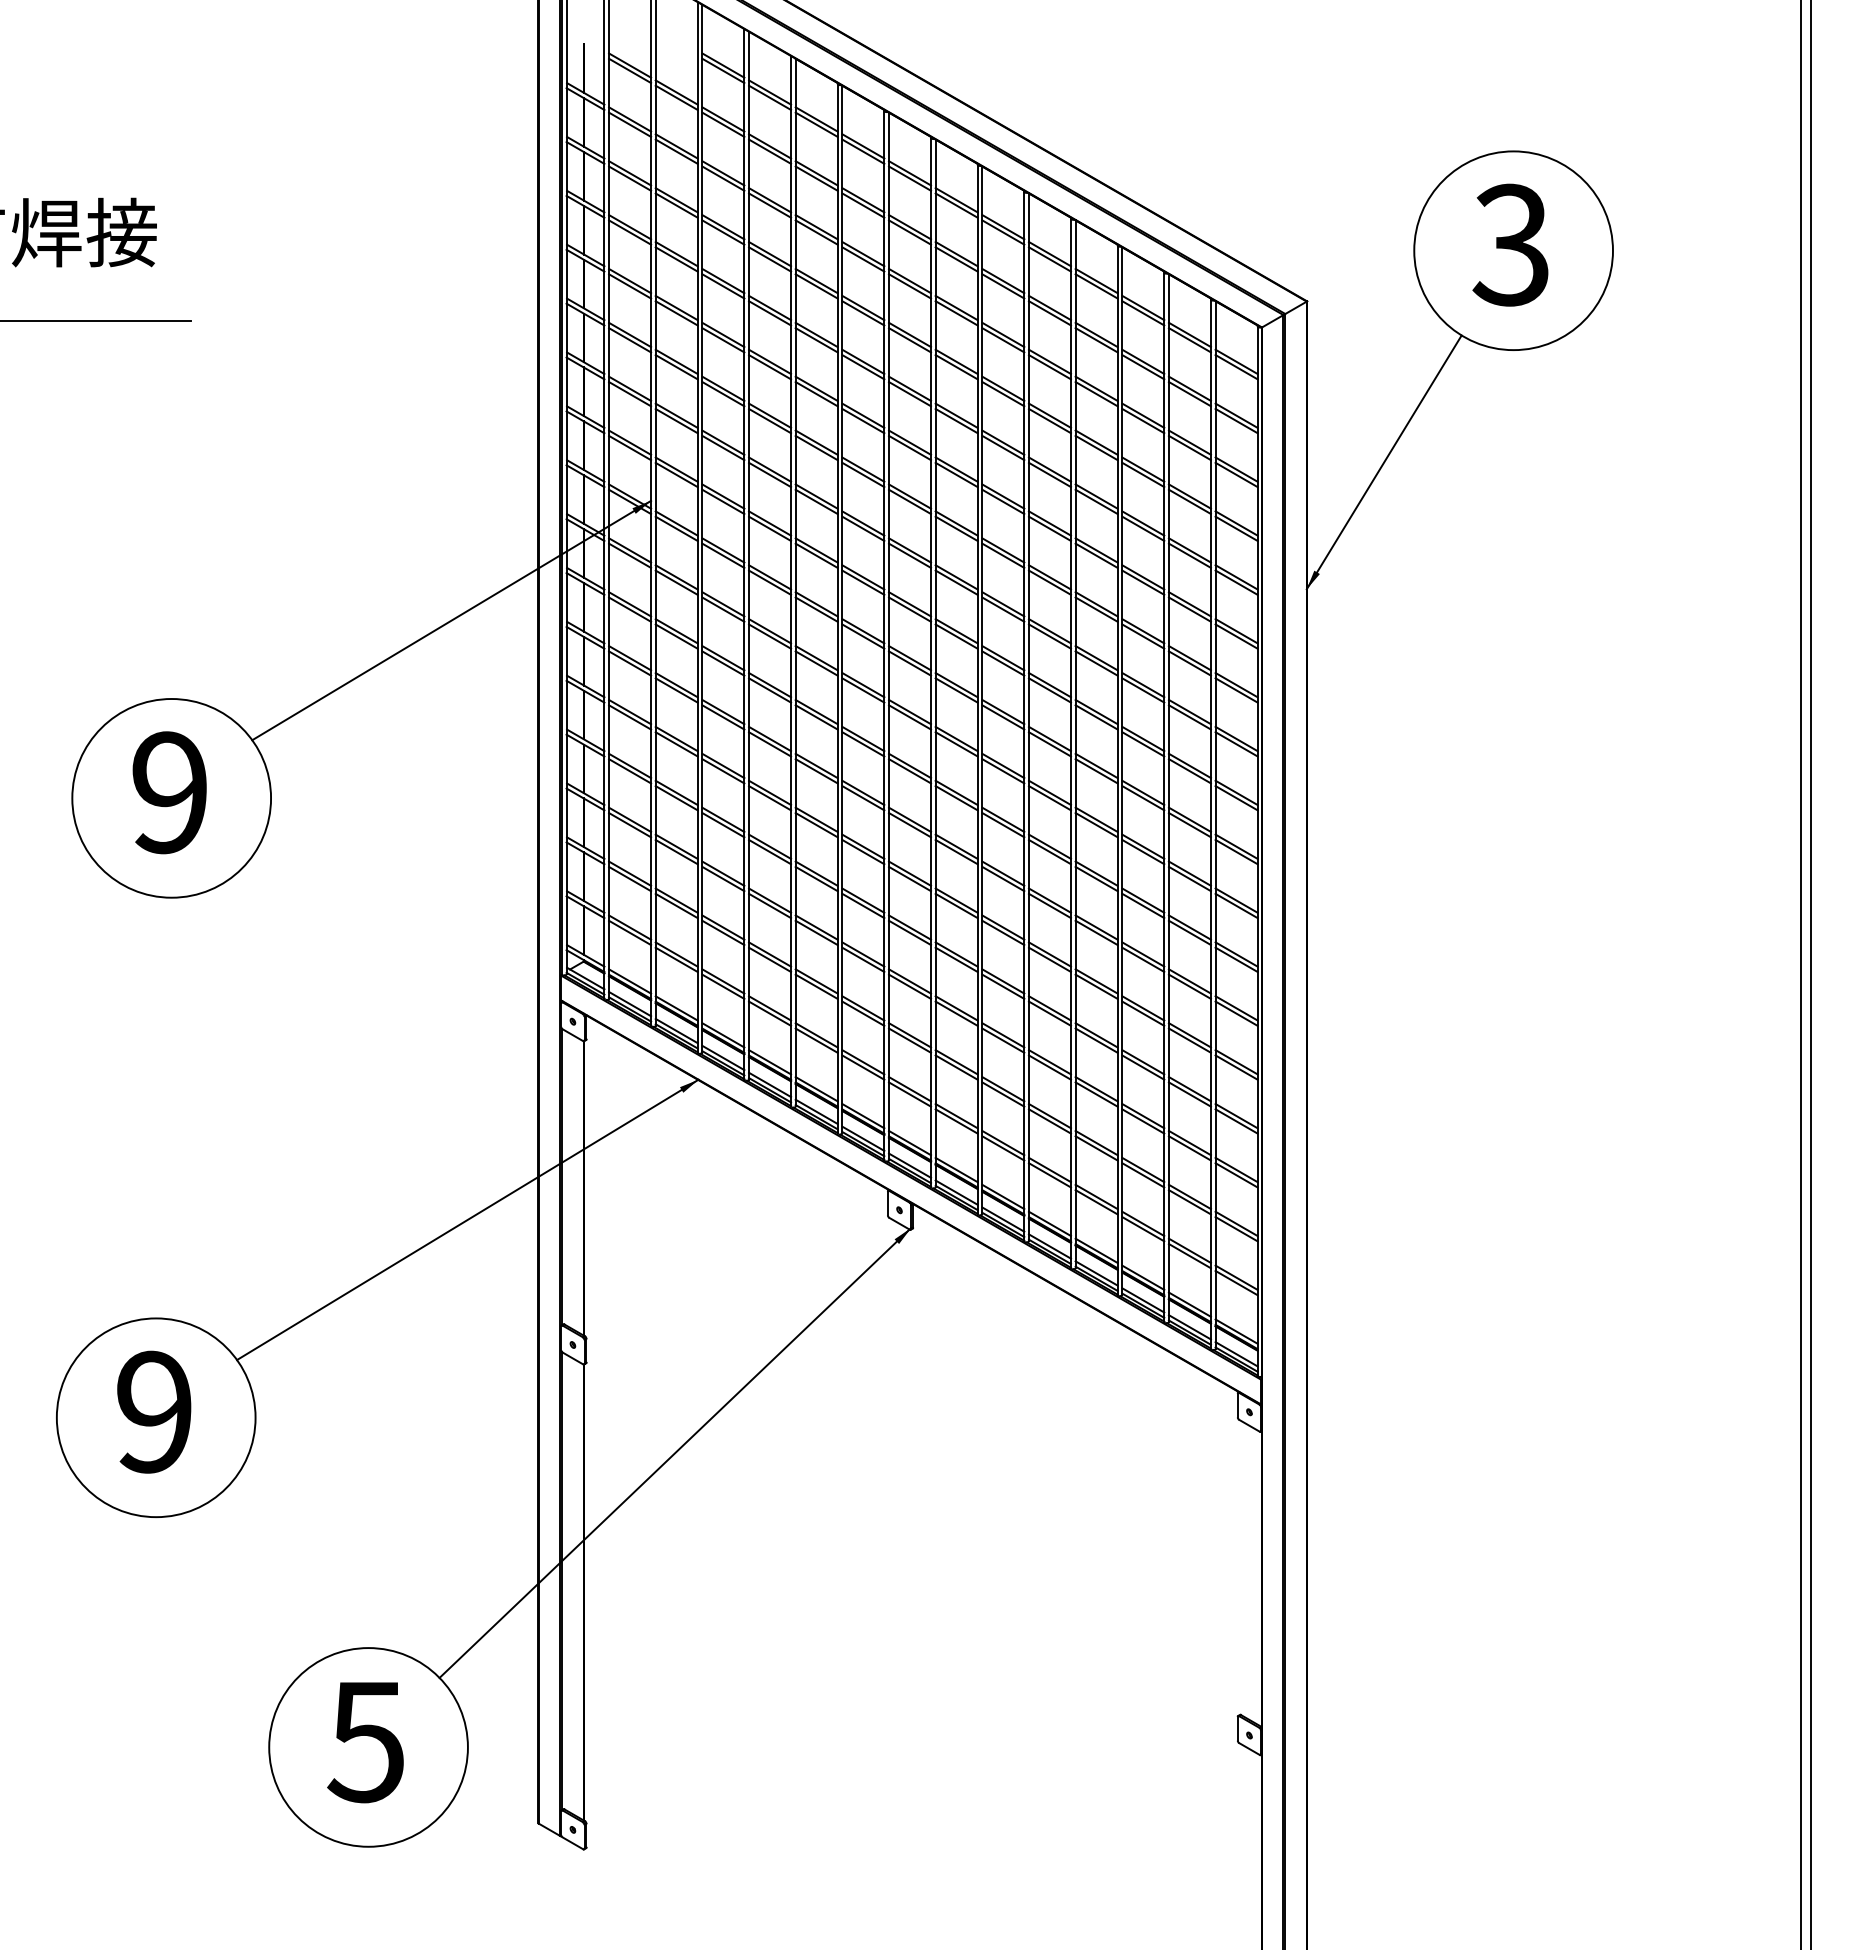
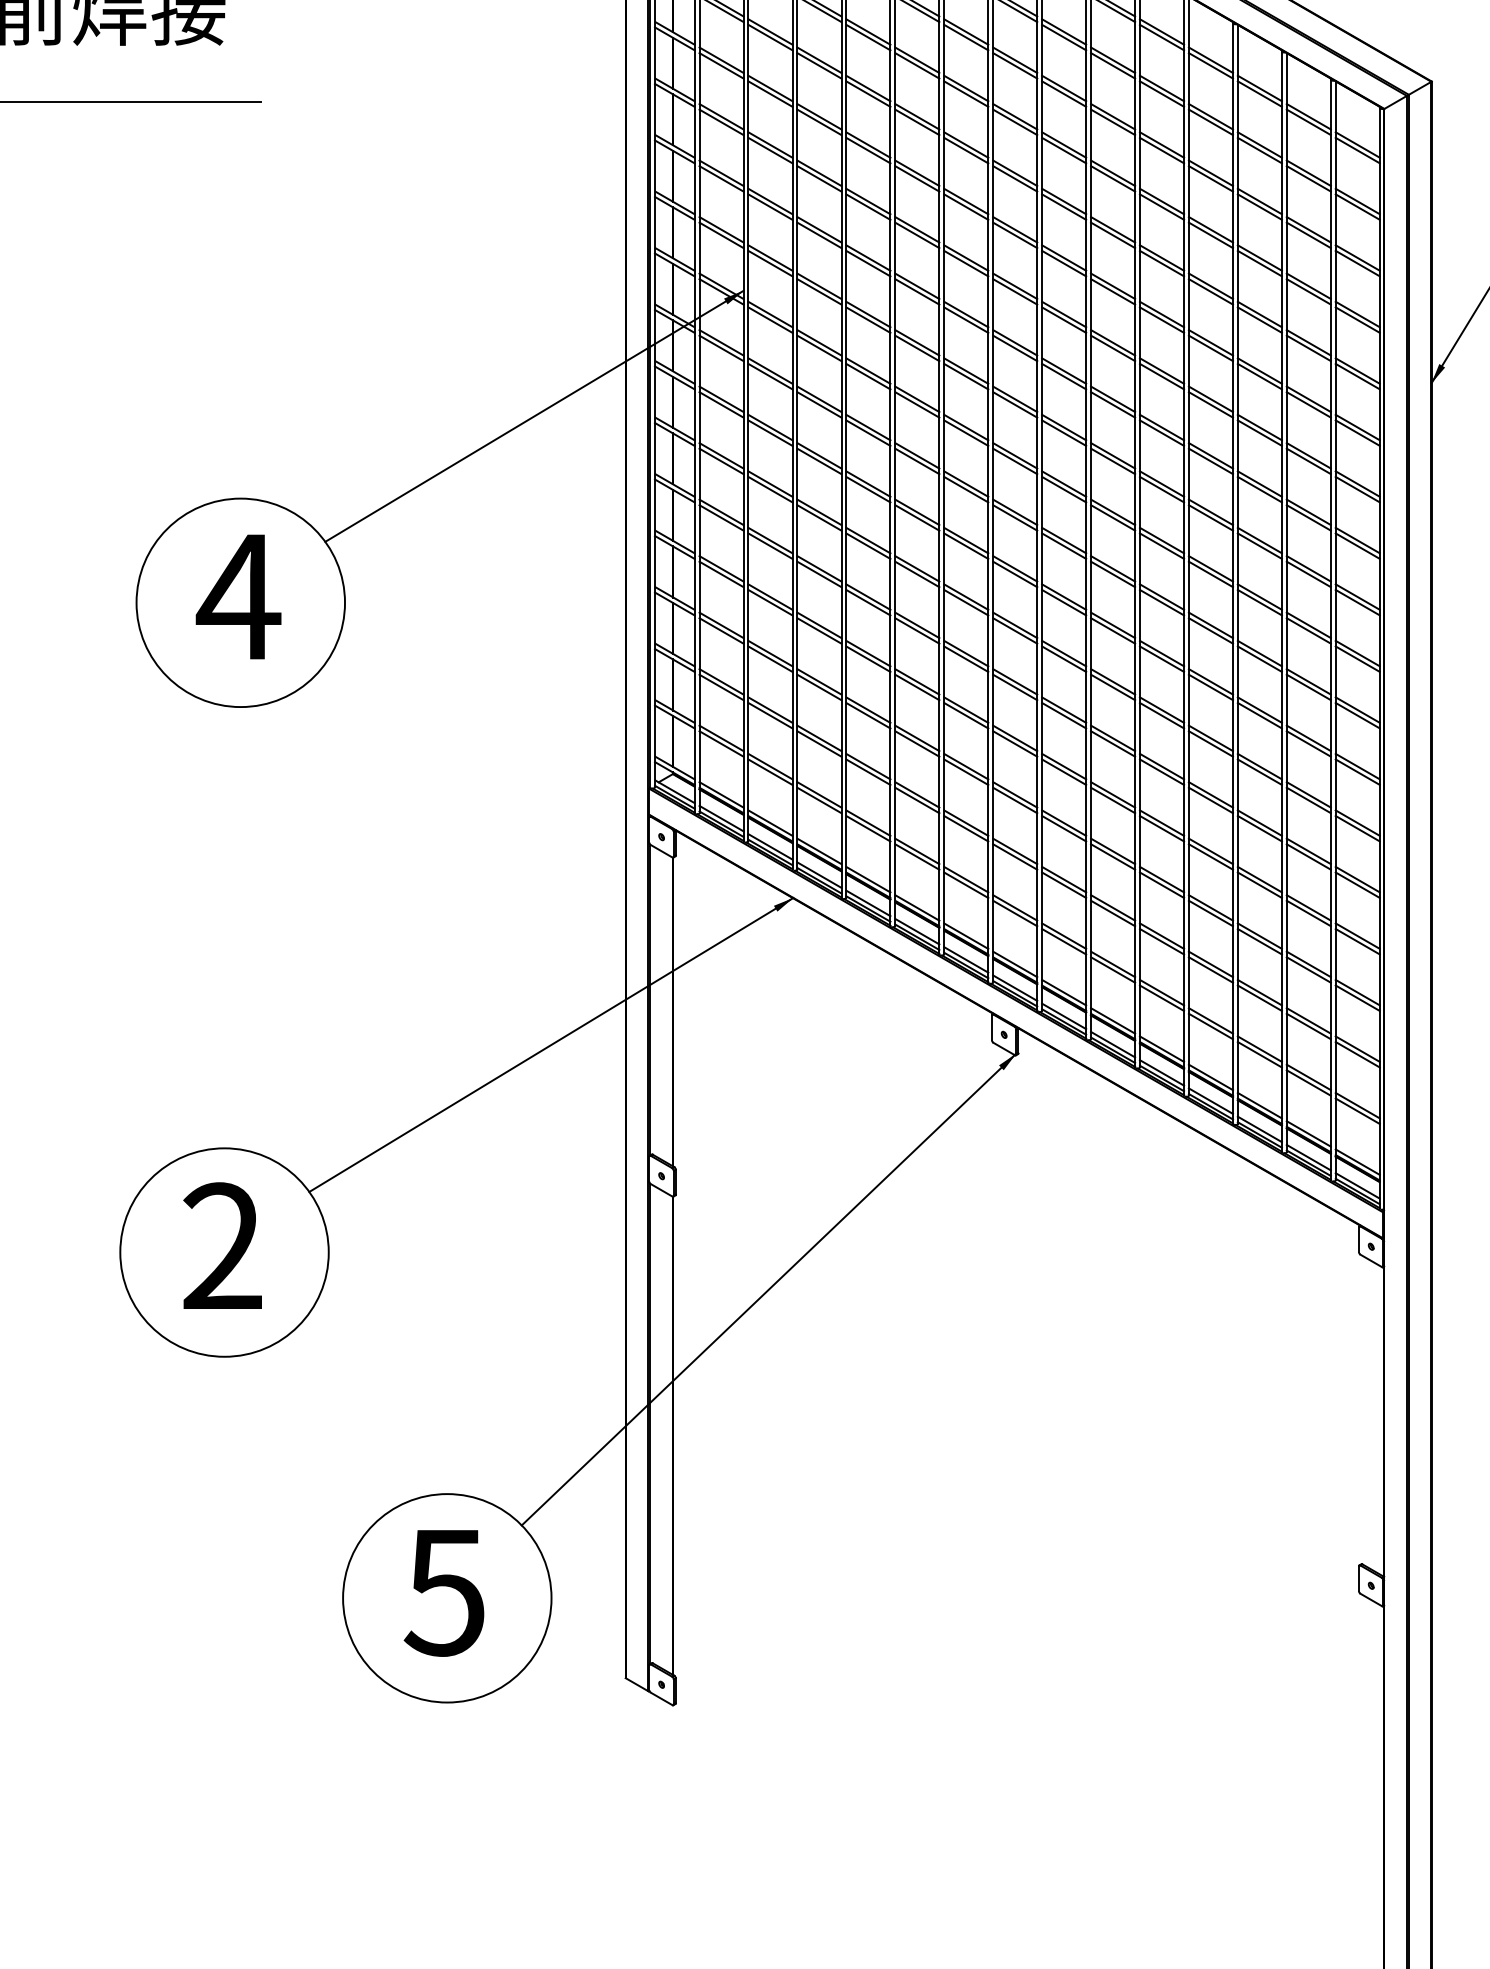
text: (169, 792) -> (238, 596), 9 -> 4
text: (153, 1411) -> (221, 1245), 9 -> 2

